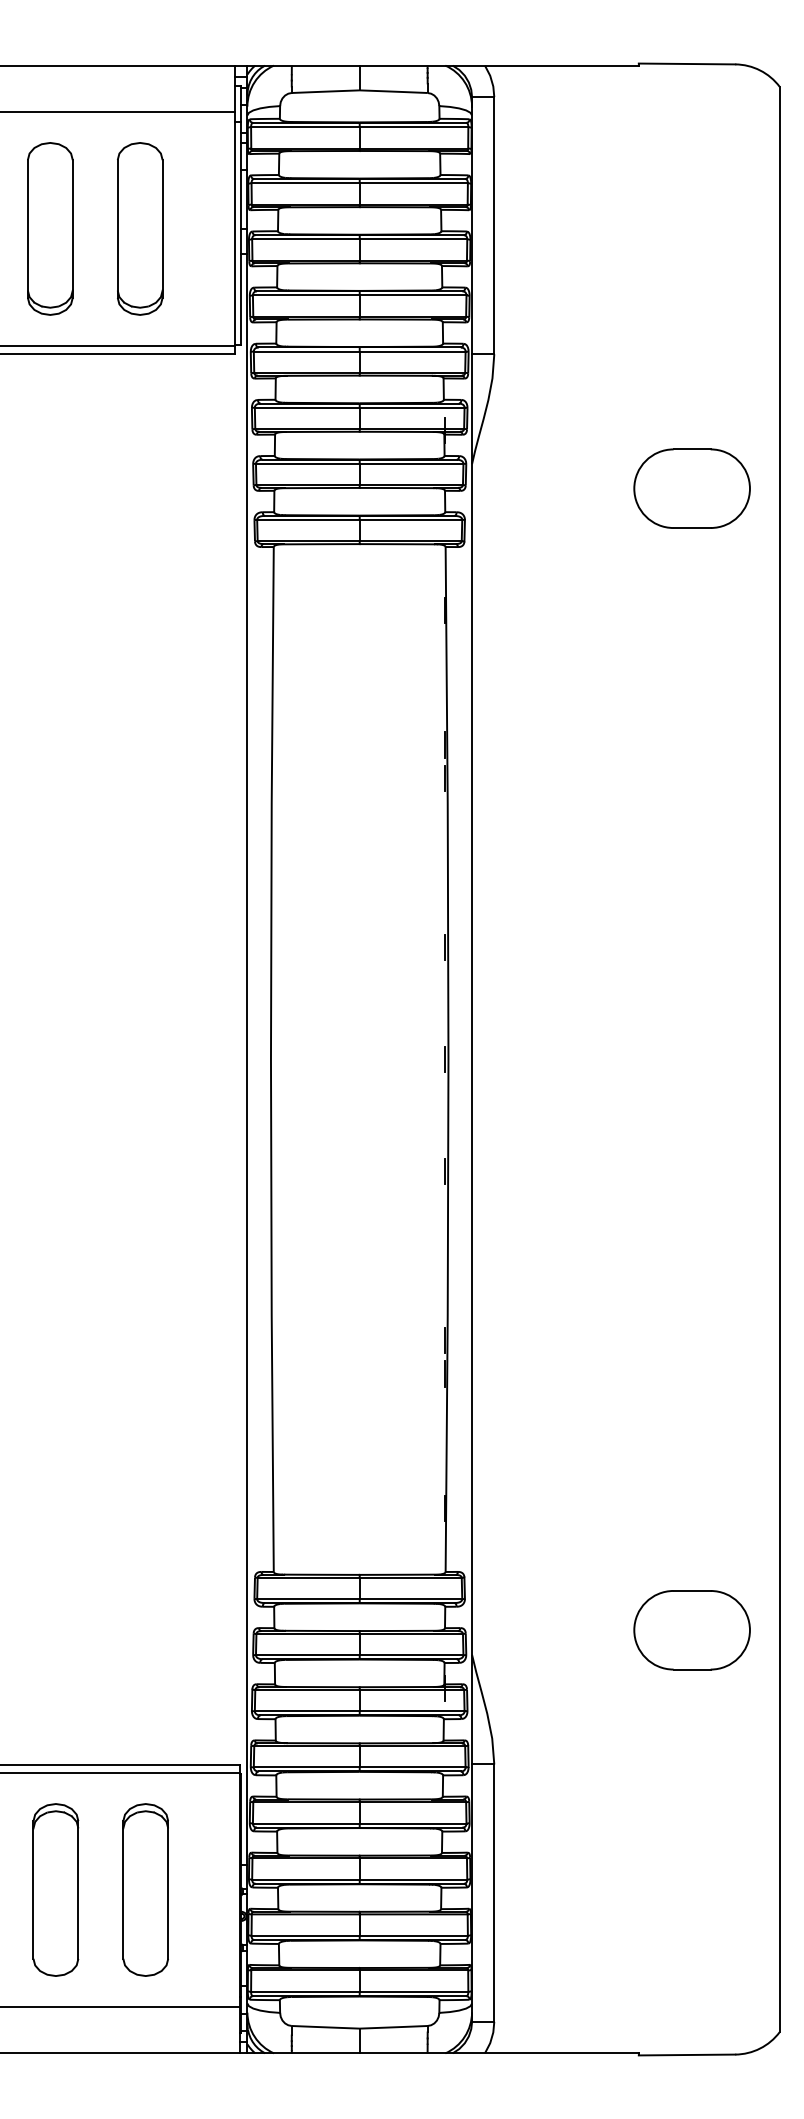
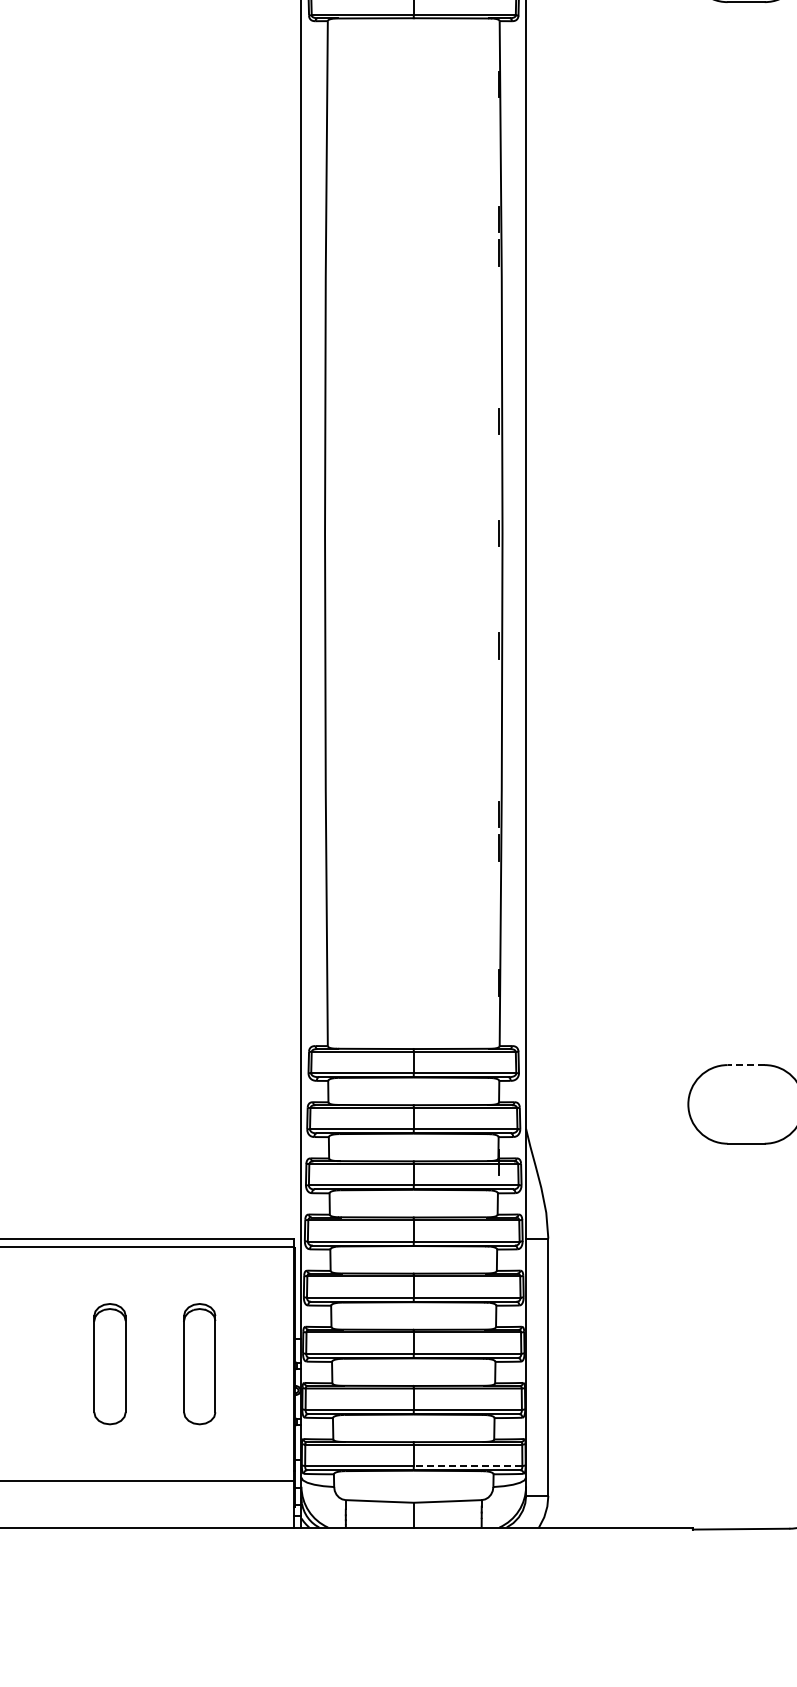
line: (692, 1590) -> (746, 1064), solid -> dashed
part: (55, 1889) -> (109, 1363), size x0.7
part: (145, 1889) -> (199, 1363), size x0.7
line: (413, 1991) -> (467, 1465), solid -> dashed

